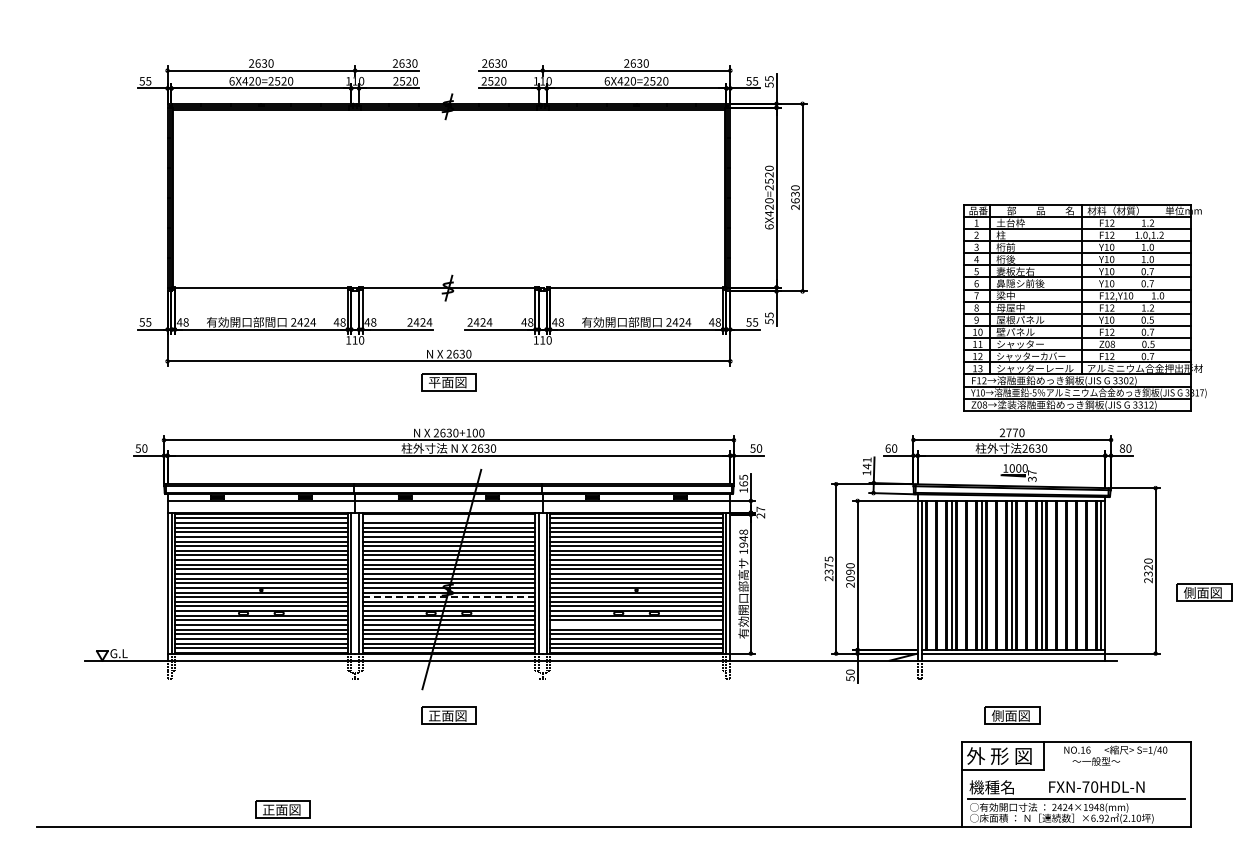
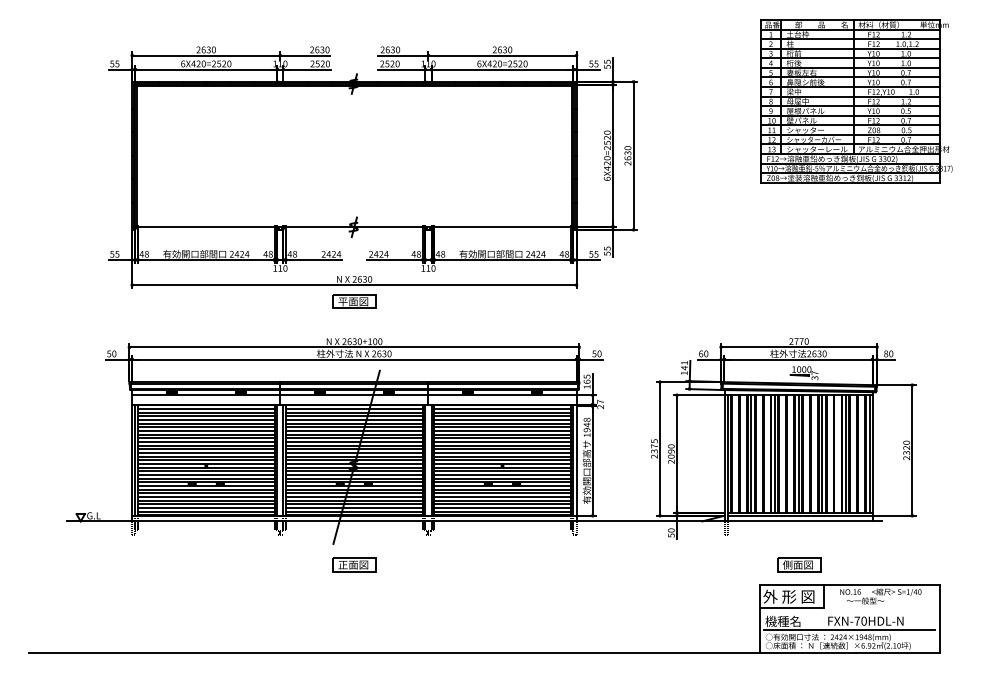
part: (1084, 307) -> (856, 101), moved
line: (448, 518) -> (354, 409), added
line: (1071, 575) -> (845, 454), added
part: (1204, 592) -> (950, 467), removed
line: (449, 597) -> (354, 471), dashed -> solid
line: (636, 625) -> (502, 493), added
part: (282, 809) -> (222, 638), removed

